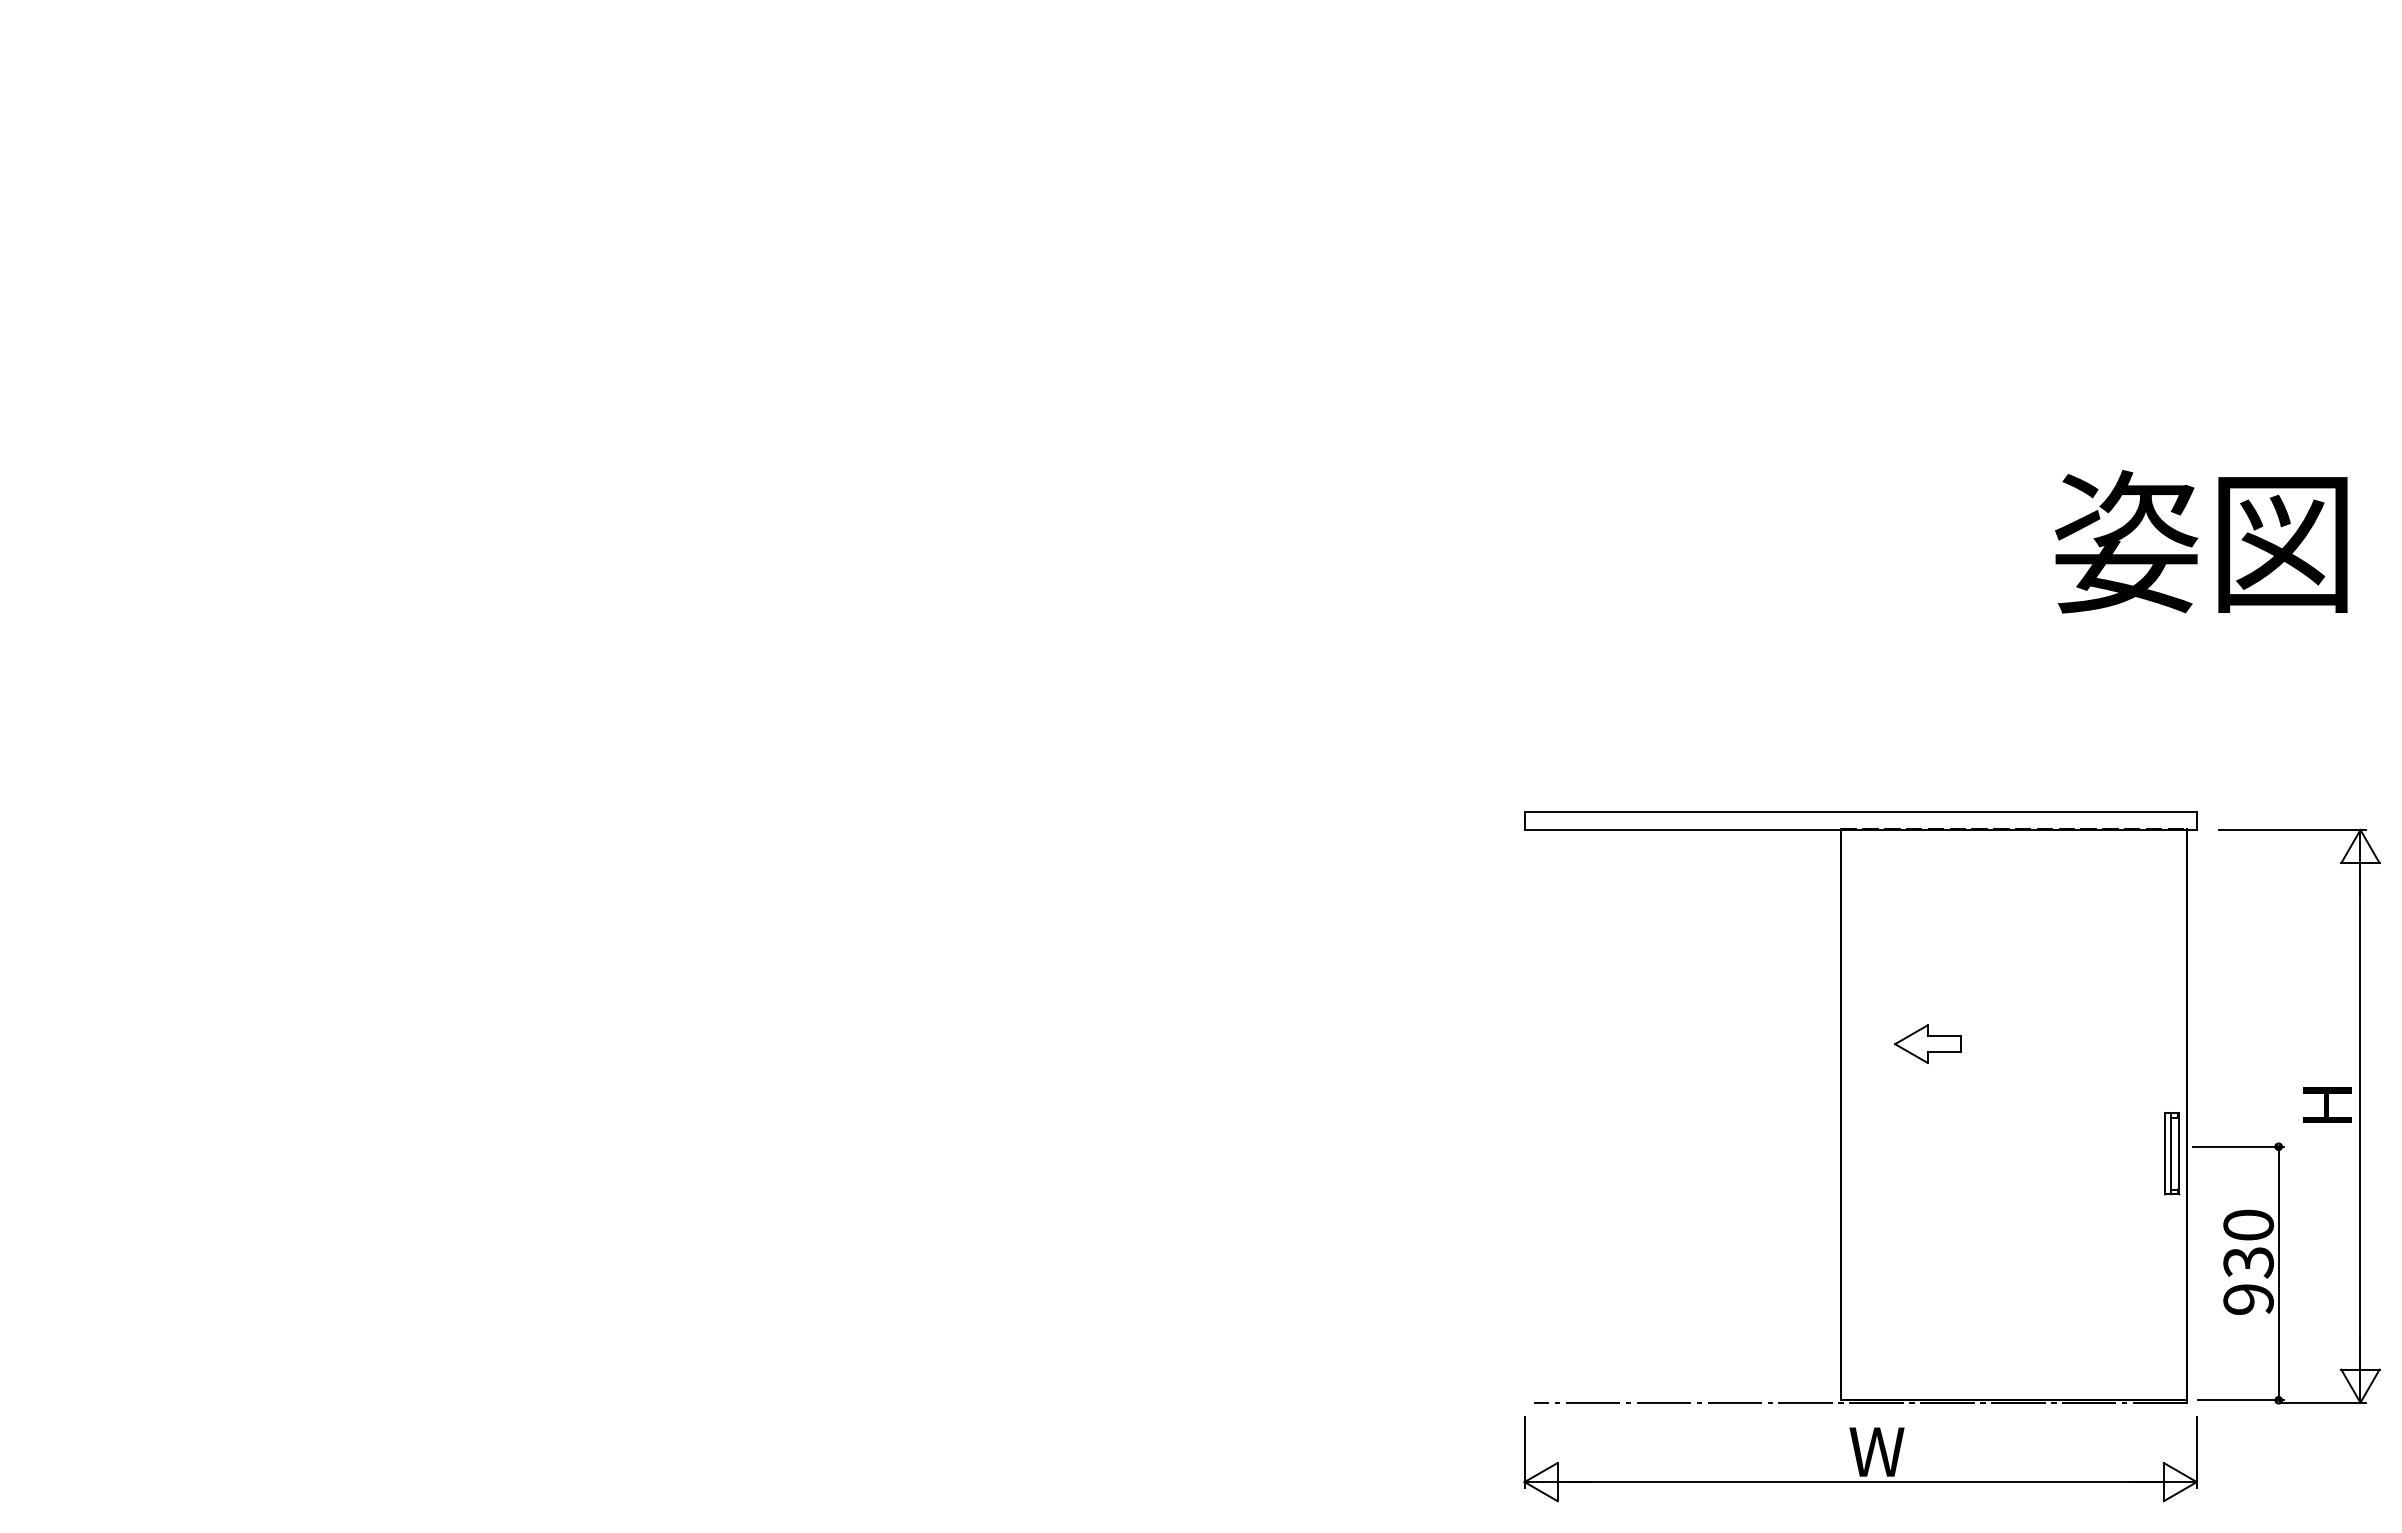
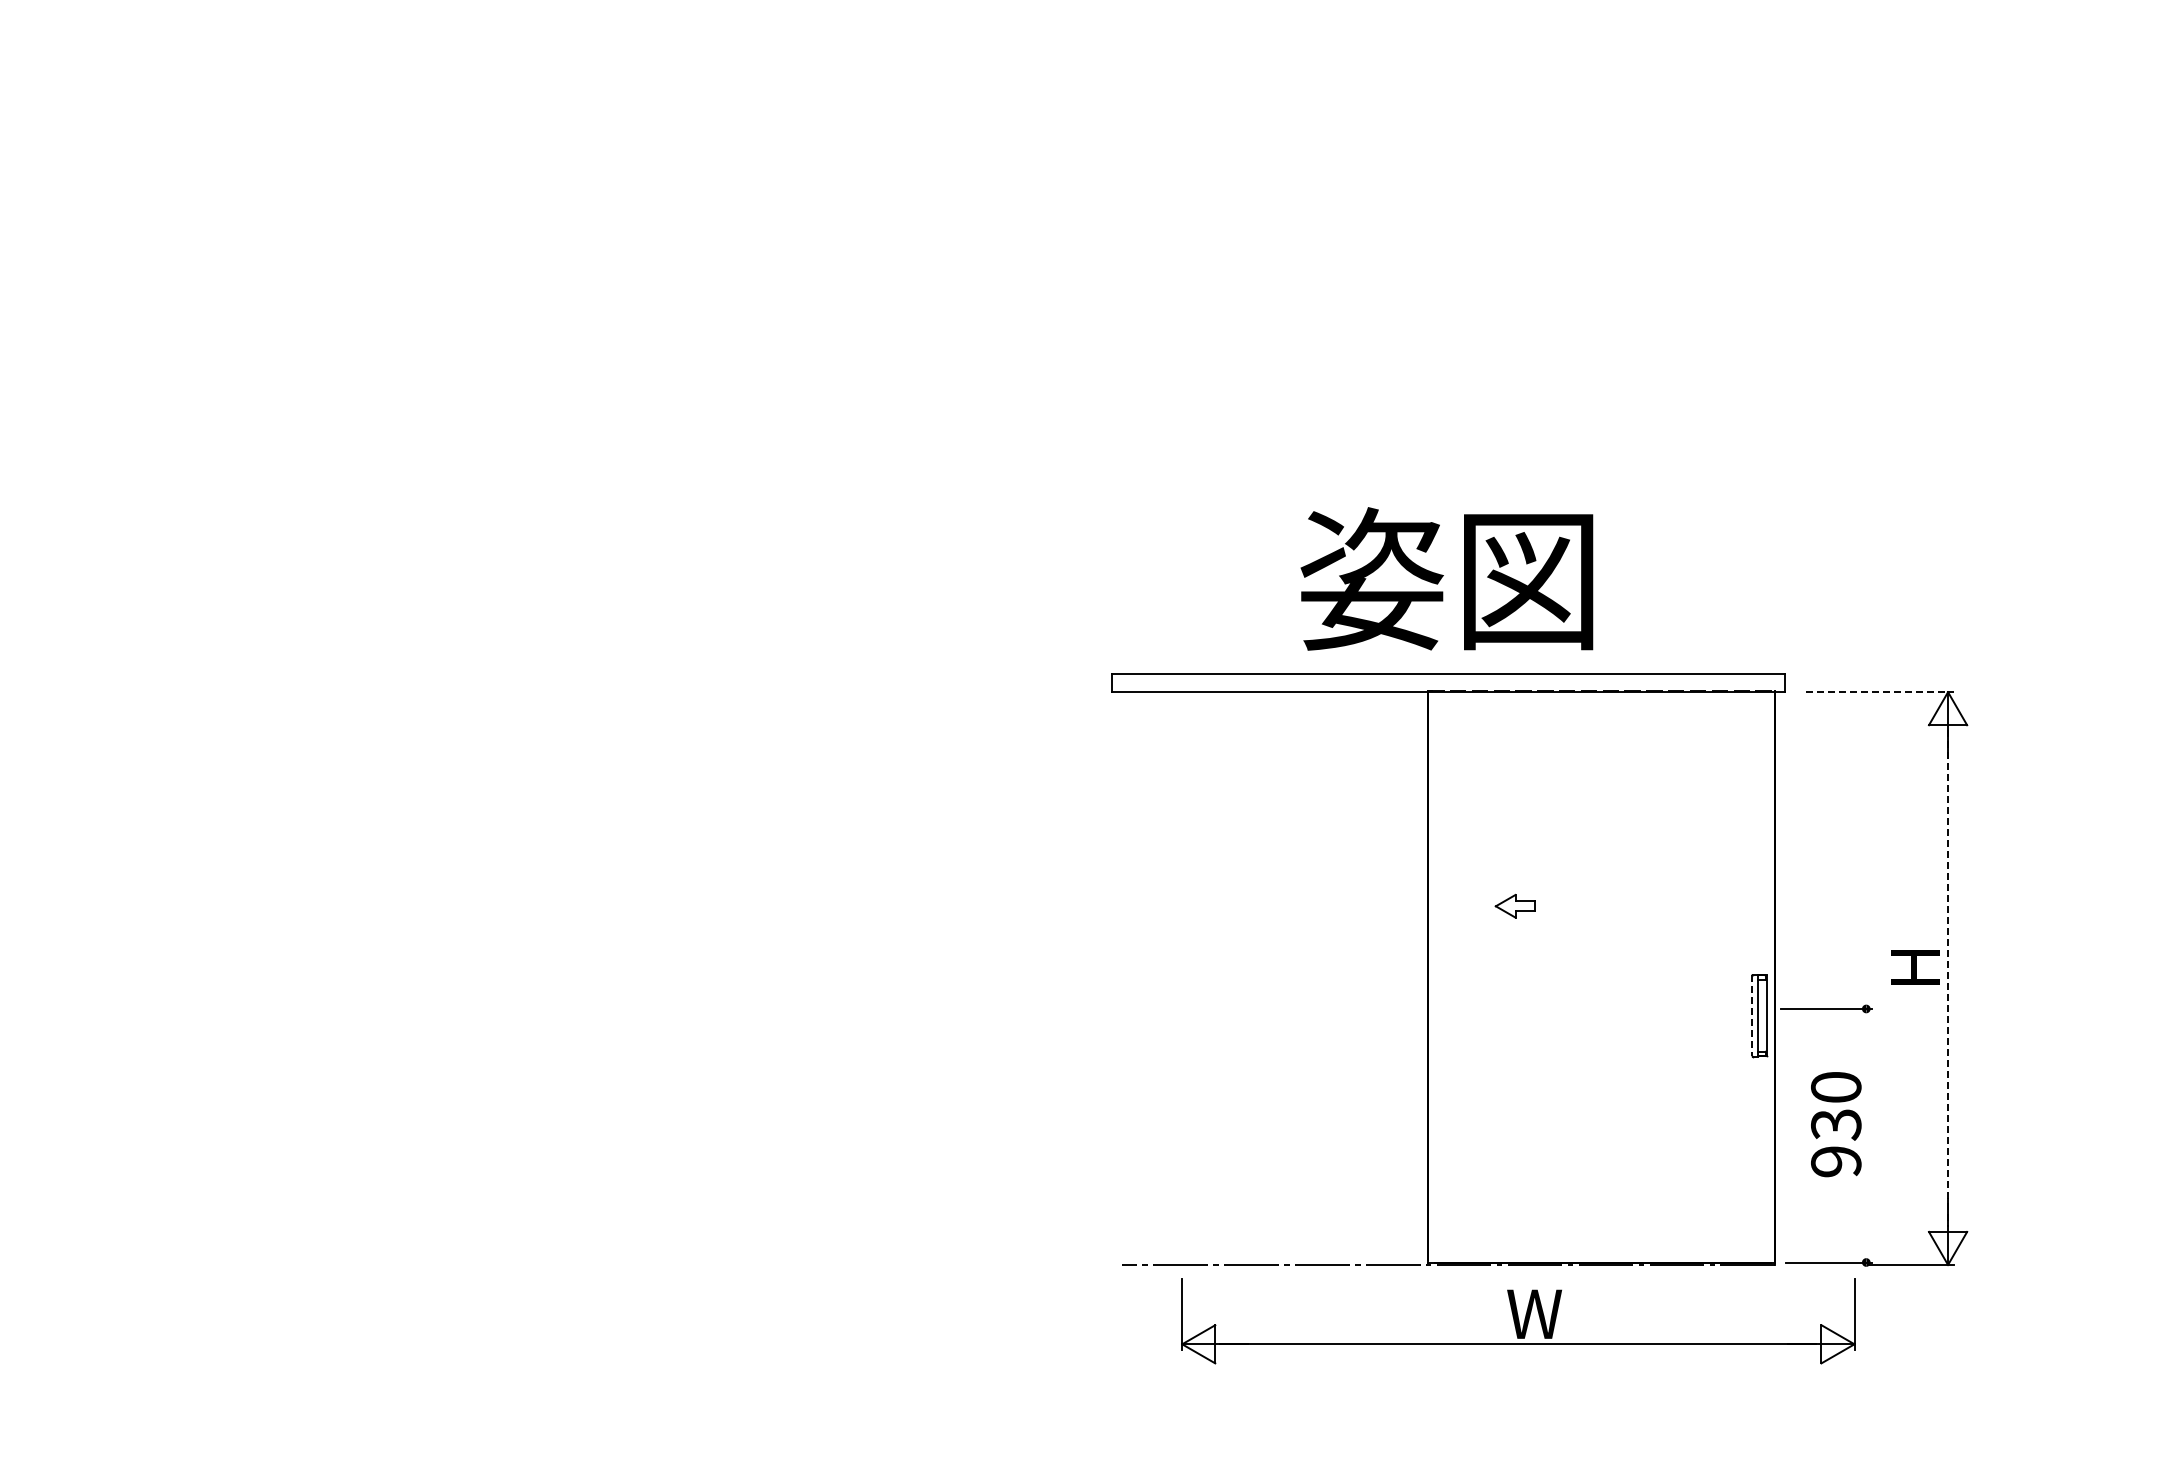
text: (2201, 541) -> (1447, 578), moved
line: (2292, 829) -> (1880, 691), solid -> dashed
part: (1927, 1043) -> (1515, 905), size x0.6
line: (2360, 1116) -> (1948, 978), solid -> dashed
line: (2164, 1154) -> (1752, 1016), solid -> dashed
line: (2278, 1273) -> (1866, 1135), removed
part: (1860, 1459) -> (1518, 1321), moved

